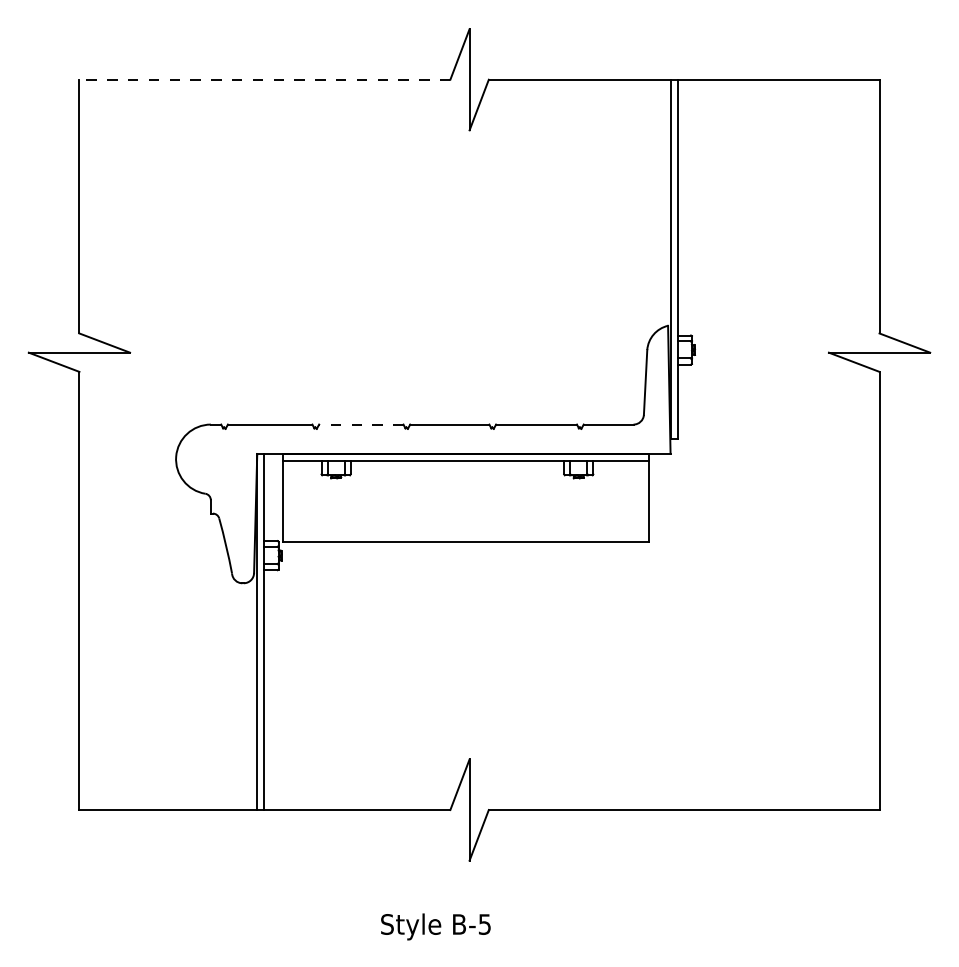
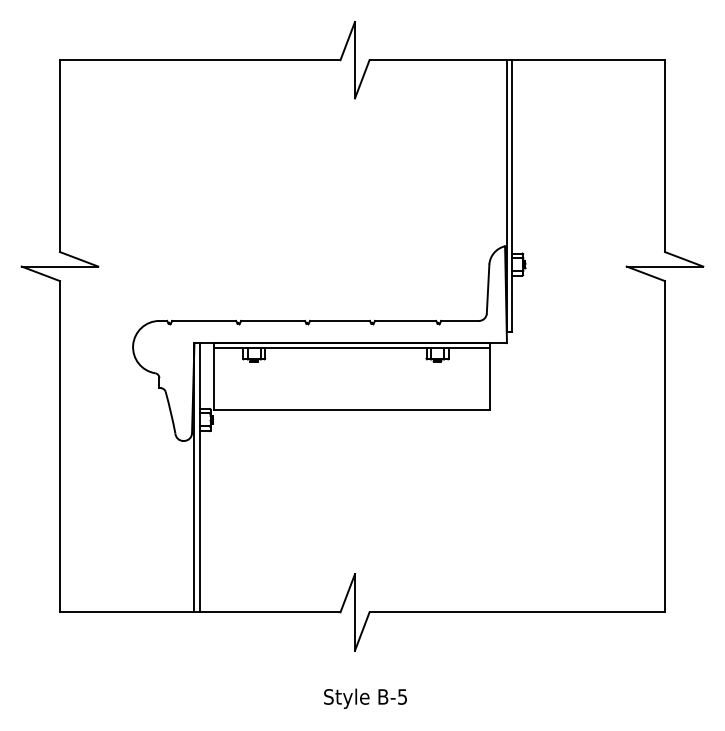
line: (263, 80) -> (199, 60), dashed -> solid
line: (361, 423) -> (273, 320), dashed -> solid
text: (435, 926) -> (365, 698), moved

